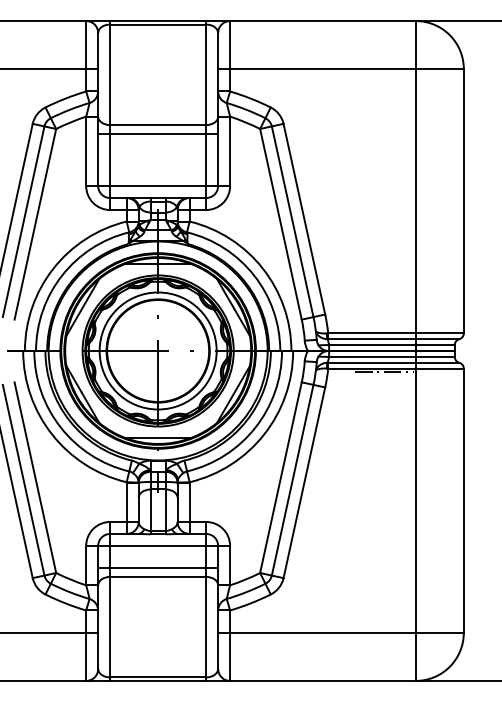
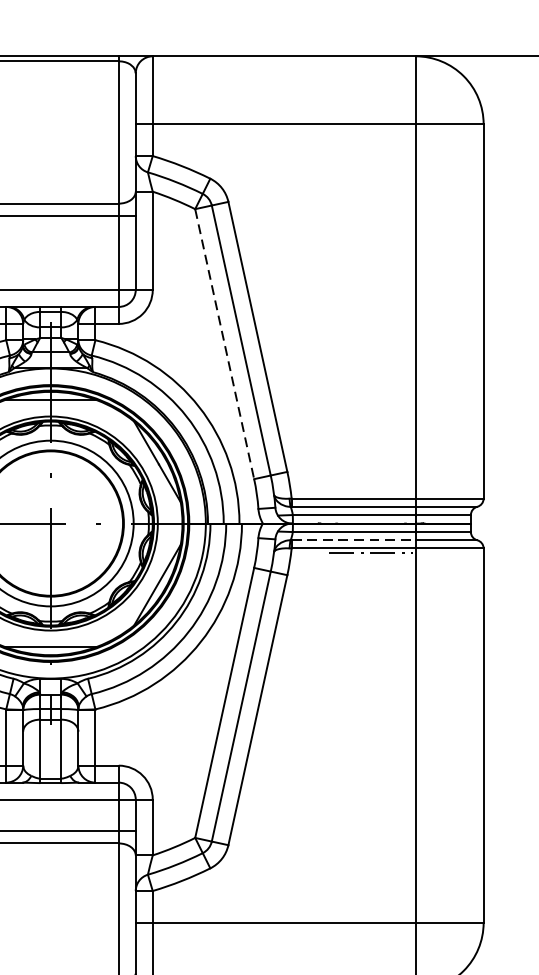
line: (280, 224) -> (224, 344), solid -> dashed
line: (372, 362) -> (354, 539), solid -> dashed

